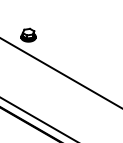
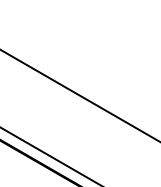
part: (28, 34) -> (37, 45), removed

